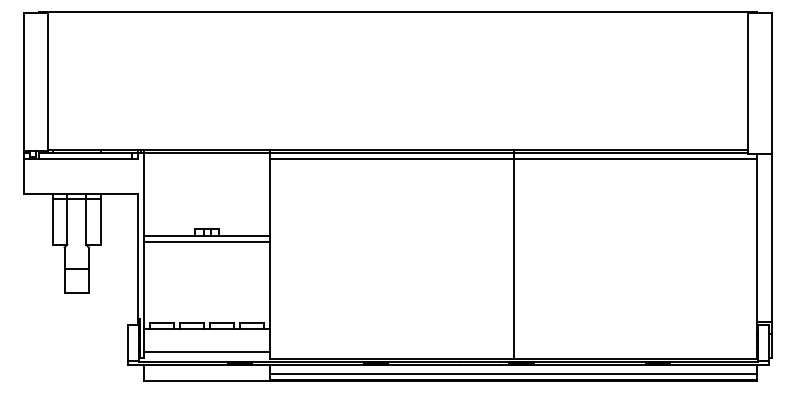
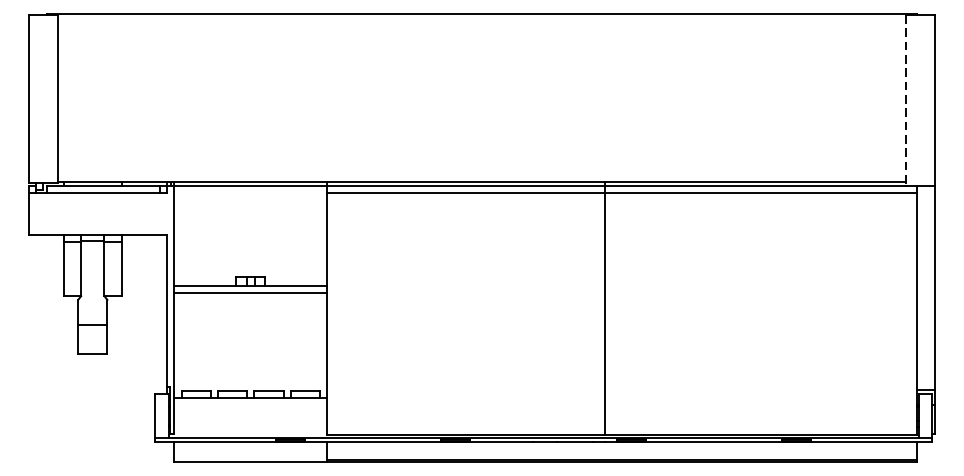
line: (748, 83) -> (906, 101), solid -> dashed
line: (513, 254) -> (604, 308), moved
line: (207, 351) -> (251, 425), removed
line: (513, 373) -> (621, 452), removed

